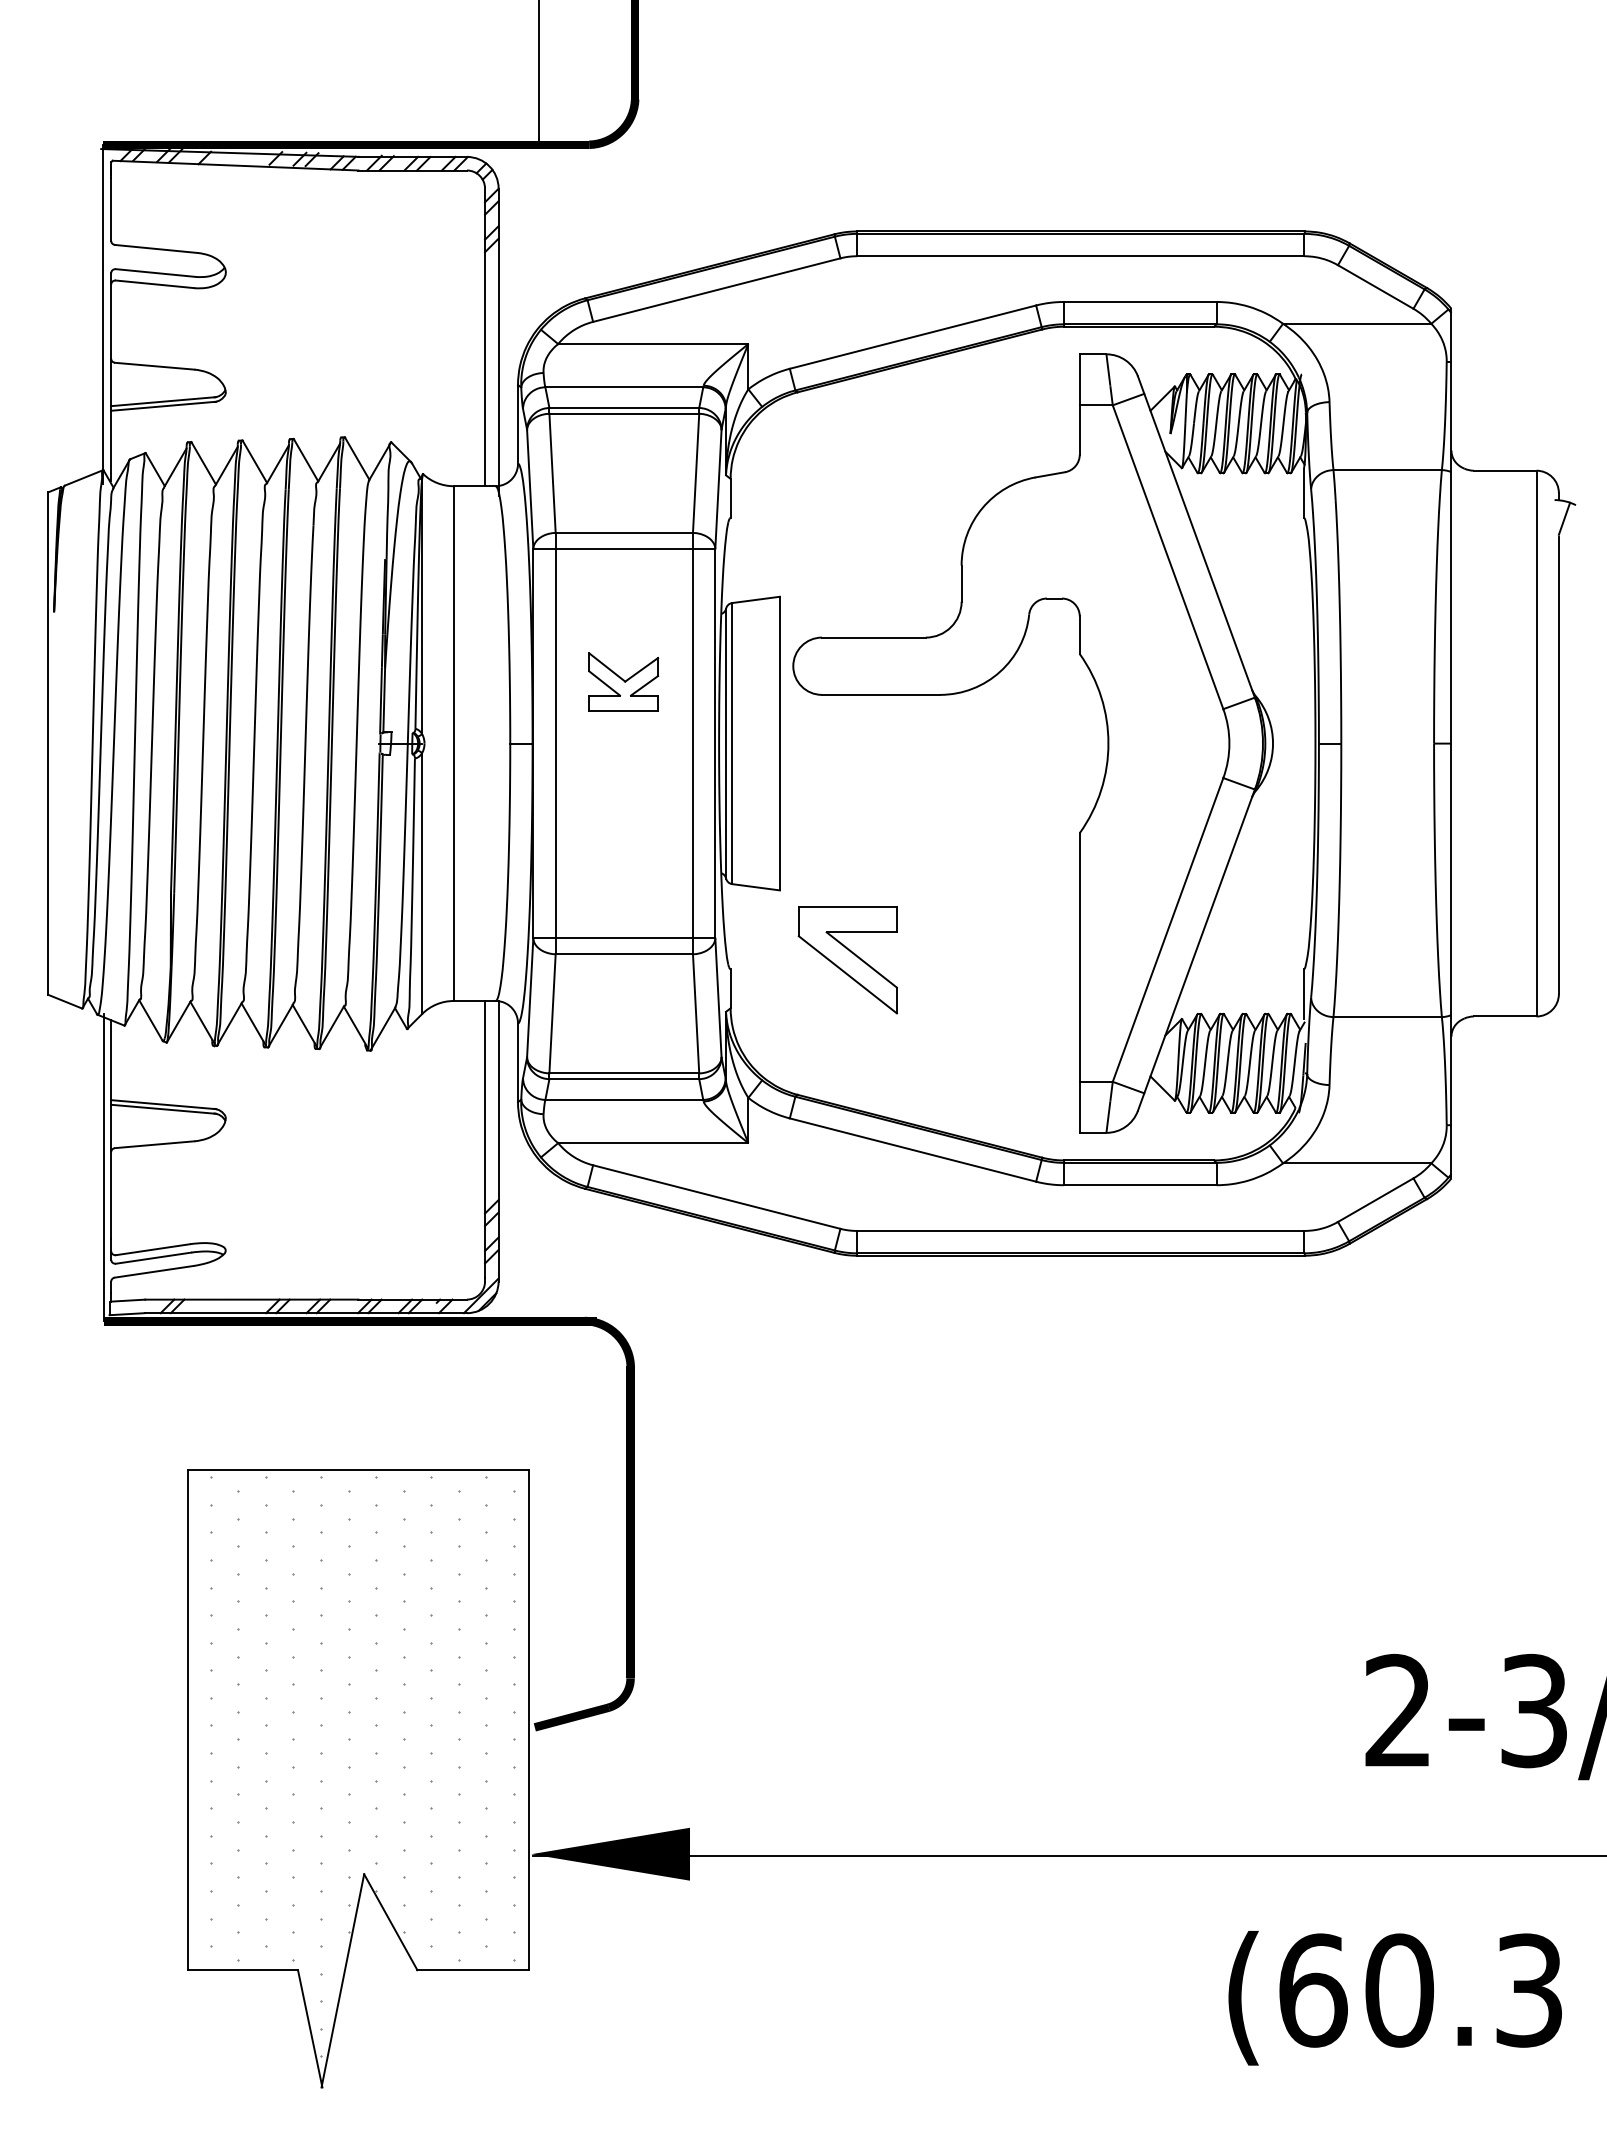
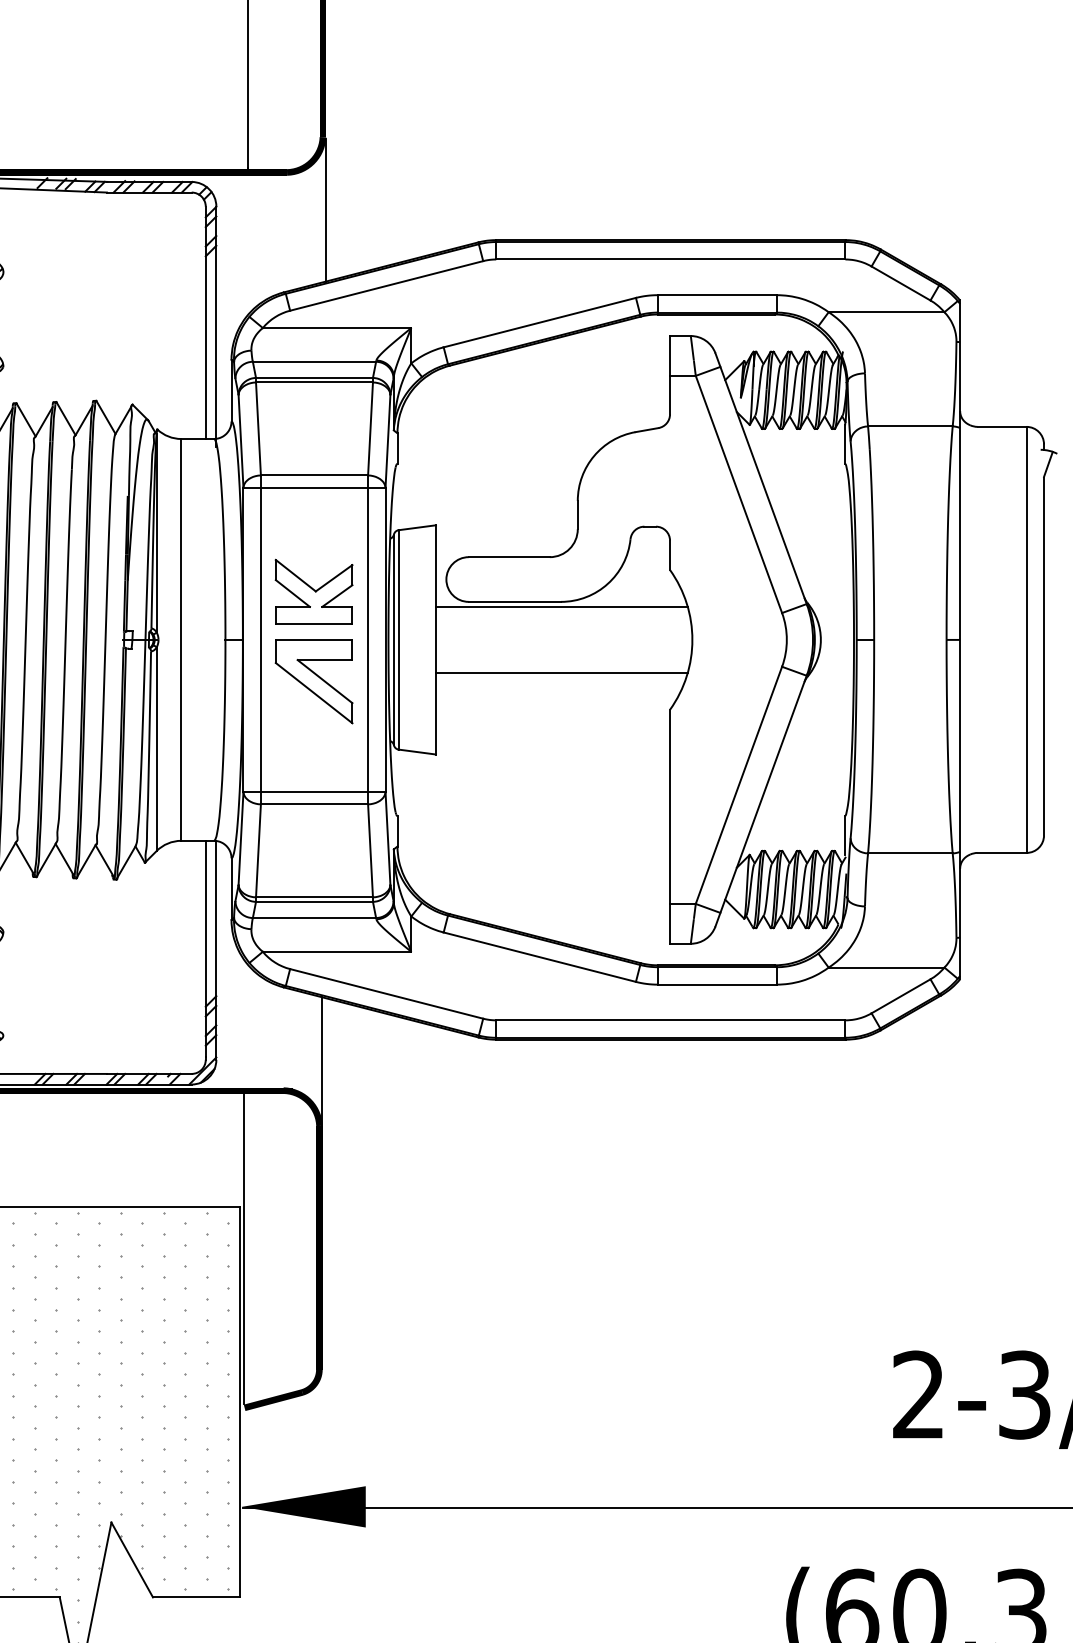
line: (639, 192) -> (326, 209), added
part: (623, 681) -> (313, 591), size x1.43
line: (940, 701) -> (561, 607), added
line: (940, 785) -> (561, 672), added
part: (847, 960) -> (313, 681), moved
line: (634, 1284) -> (322, 1062), added
line: (534, 1523) -> (244, 1248), added

